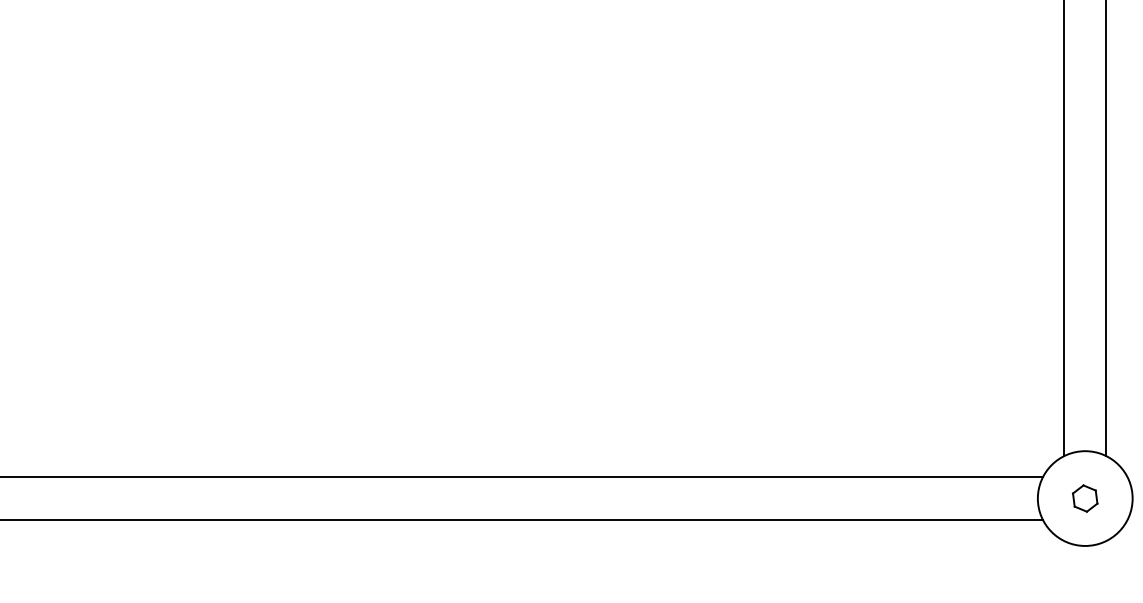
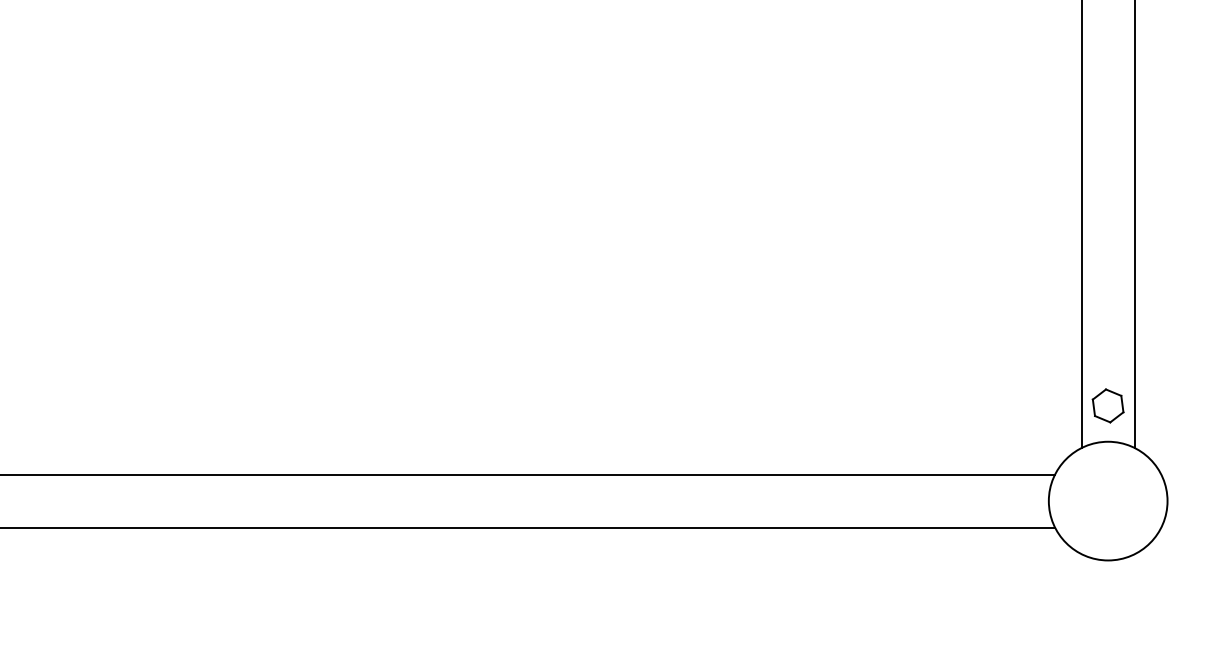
part: (1085, 498) -> (1108, 405), moved

